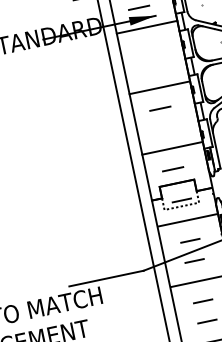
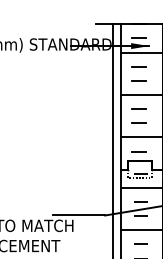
line: (146, 48) -> (138, 66), added
line: (150, 68) -> (138, 80), added
line: (163, 128) -> (138, 122), added

